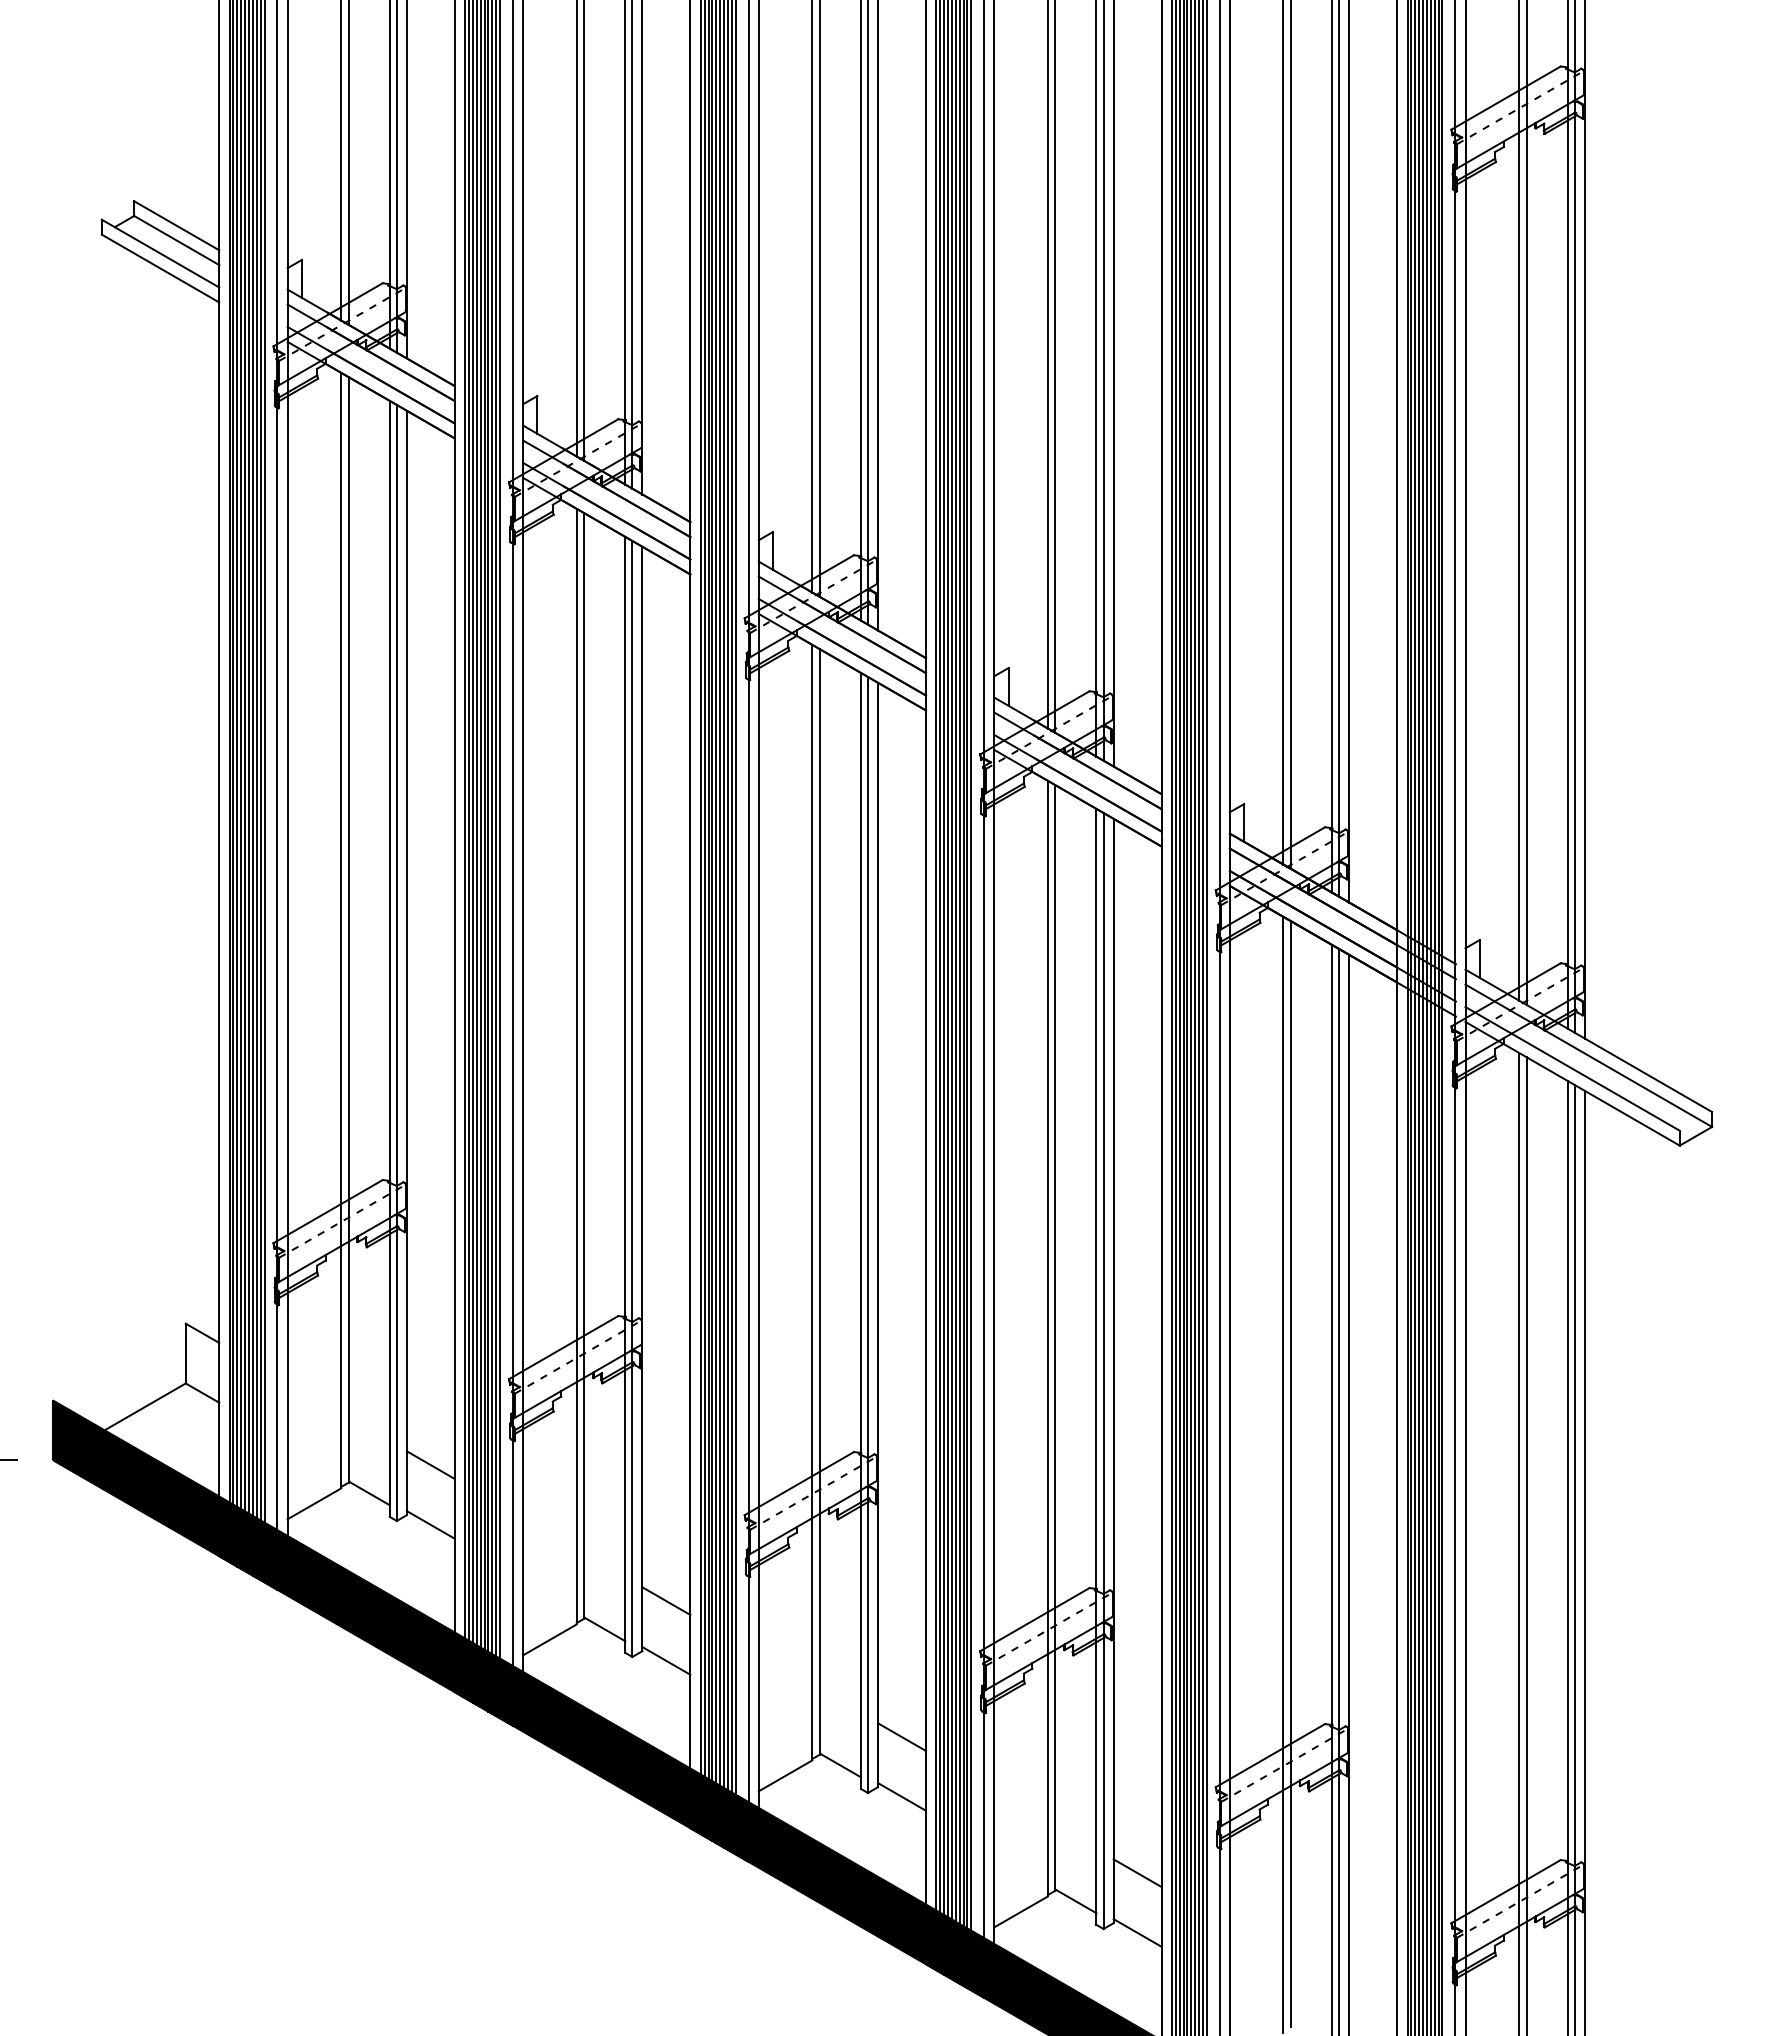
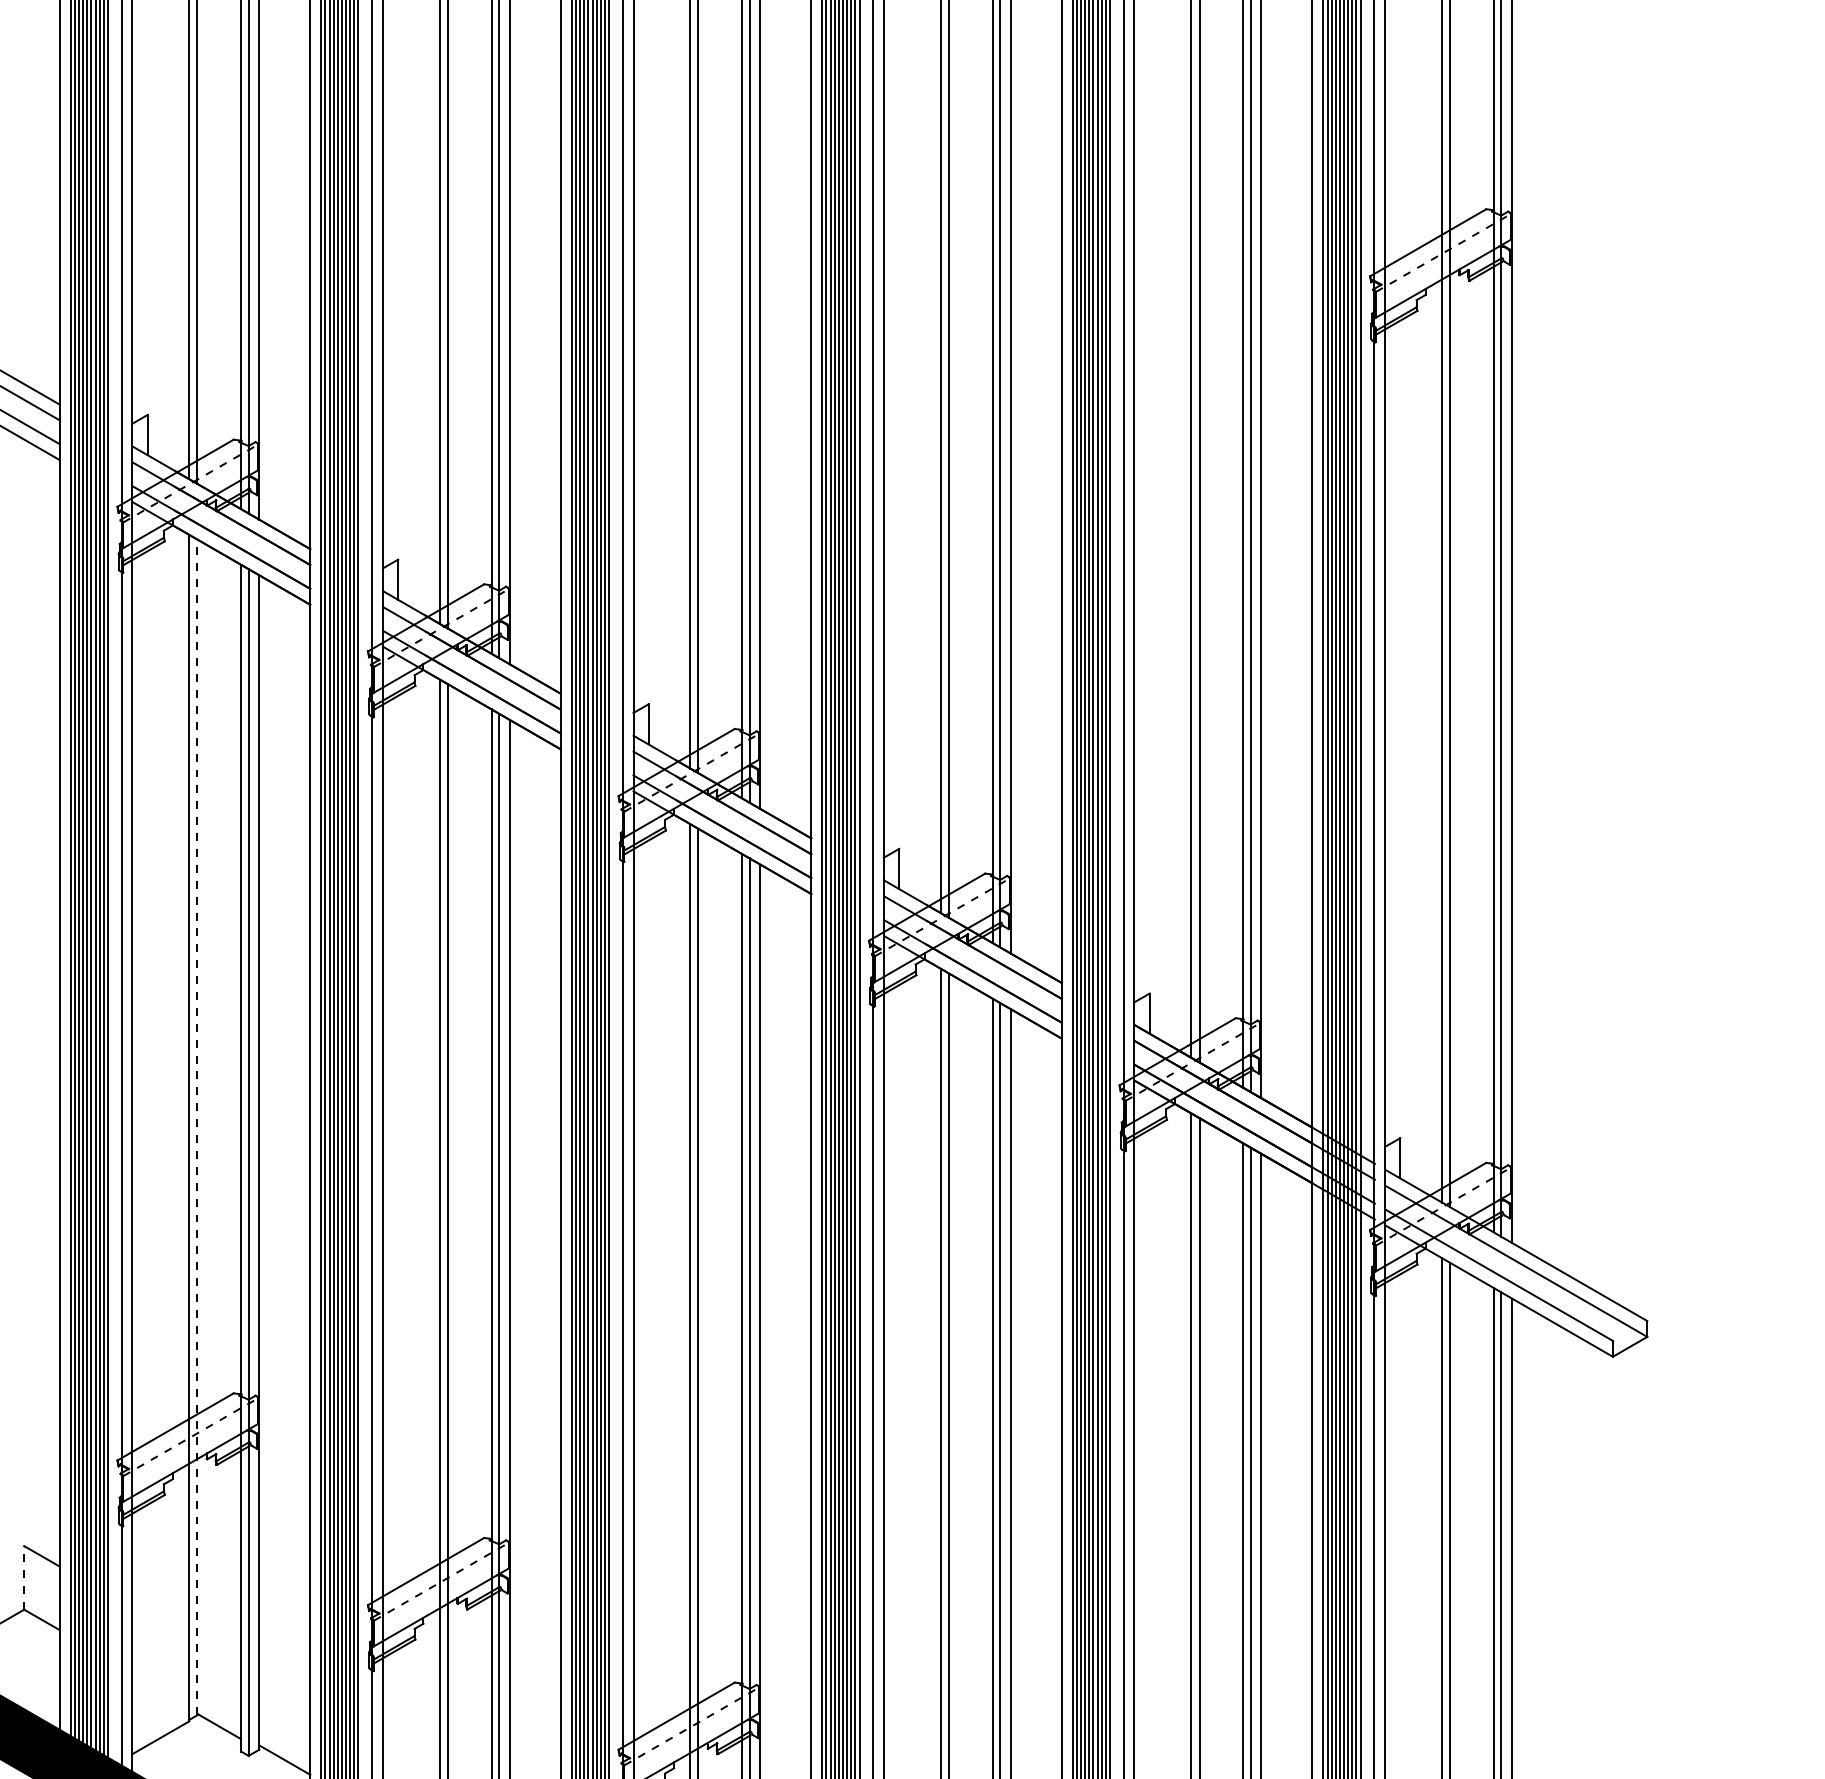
line: (348, 929) -> (197, 1126), solid -> dashed
line: (185, 1353) -> (23, 1577), solid -> dashed
line: (430, 1464) -> (284, 1695), removed

